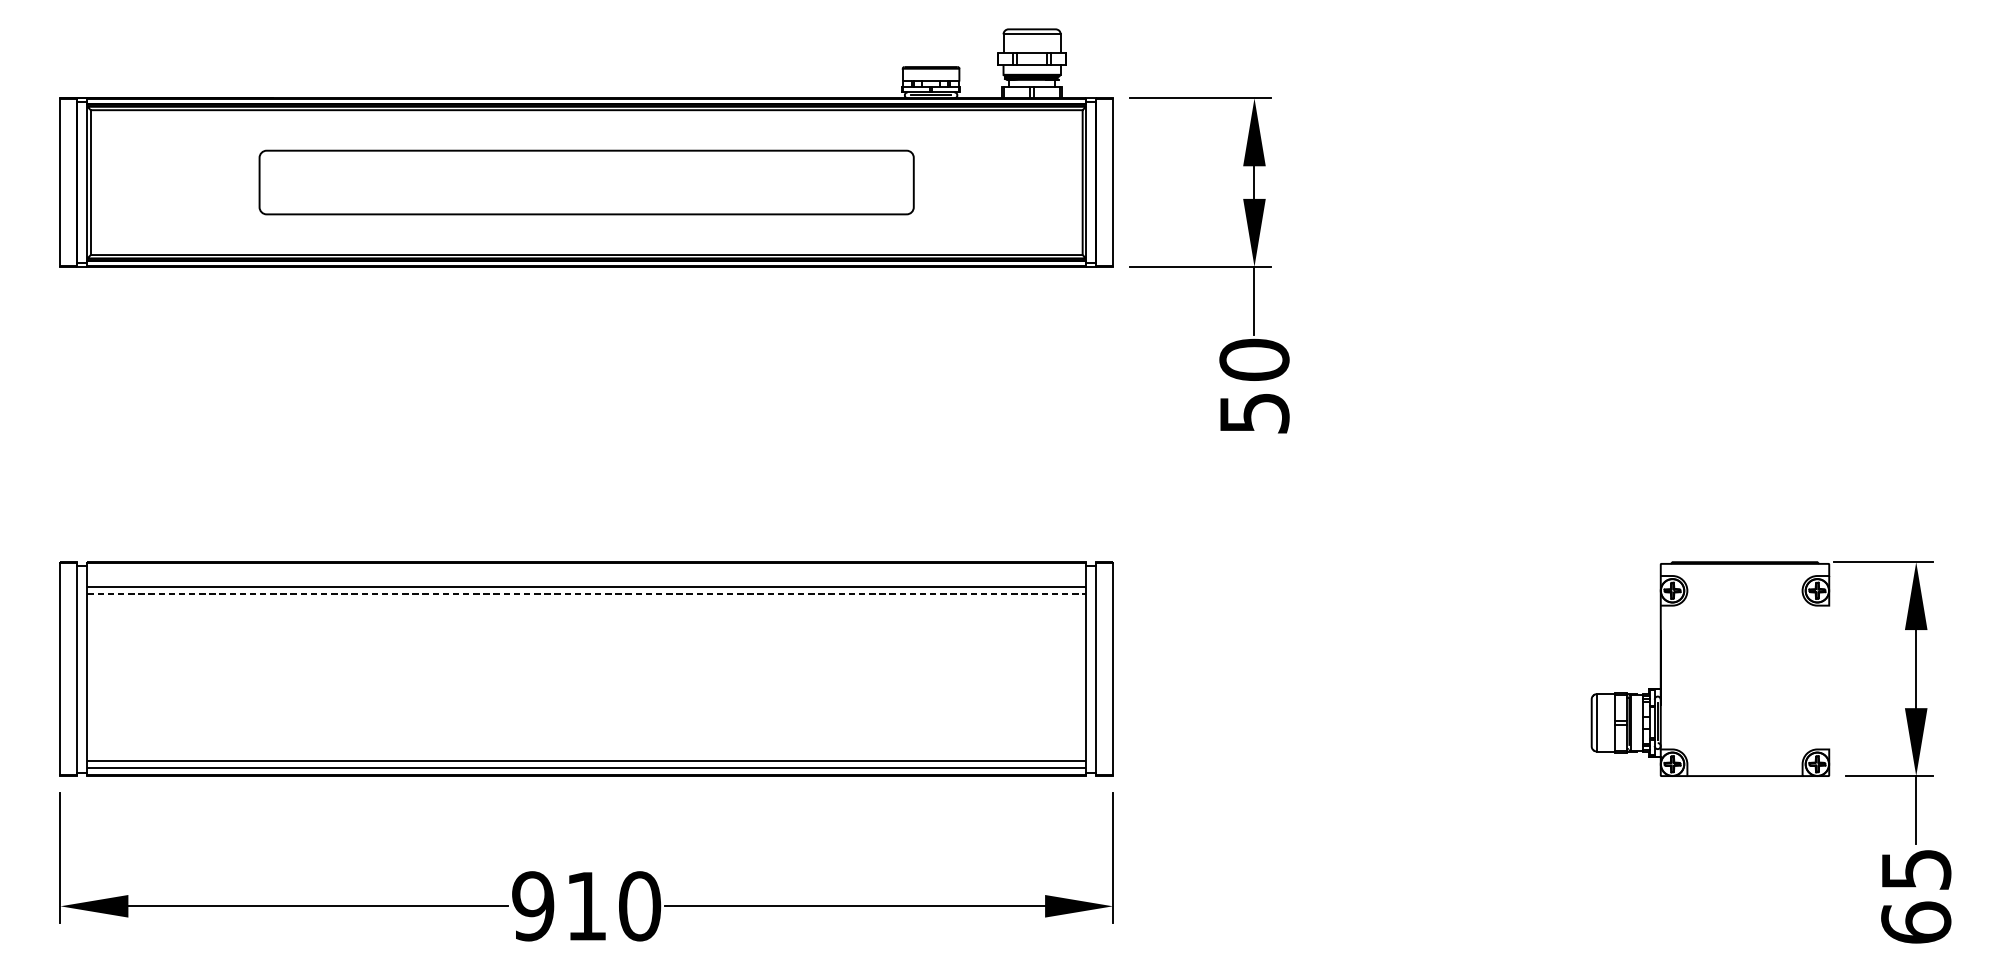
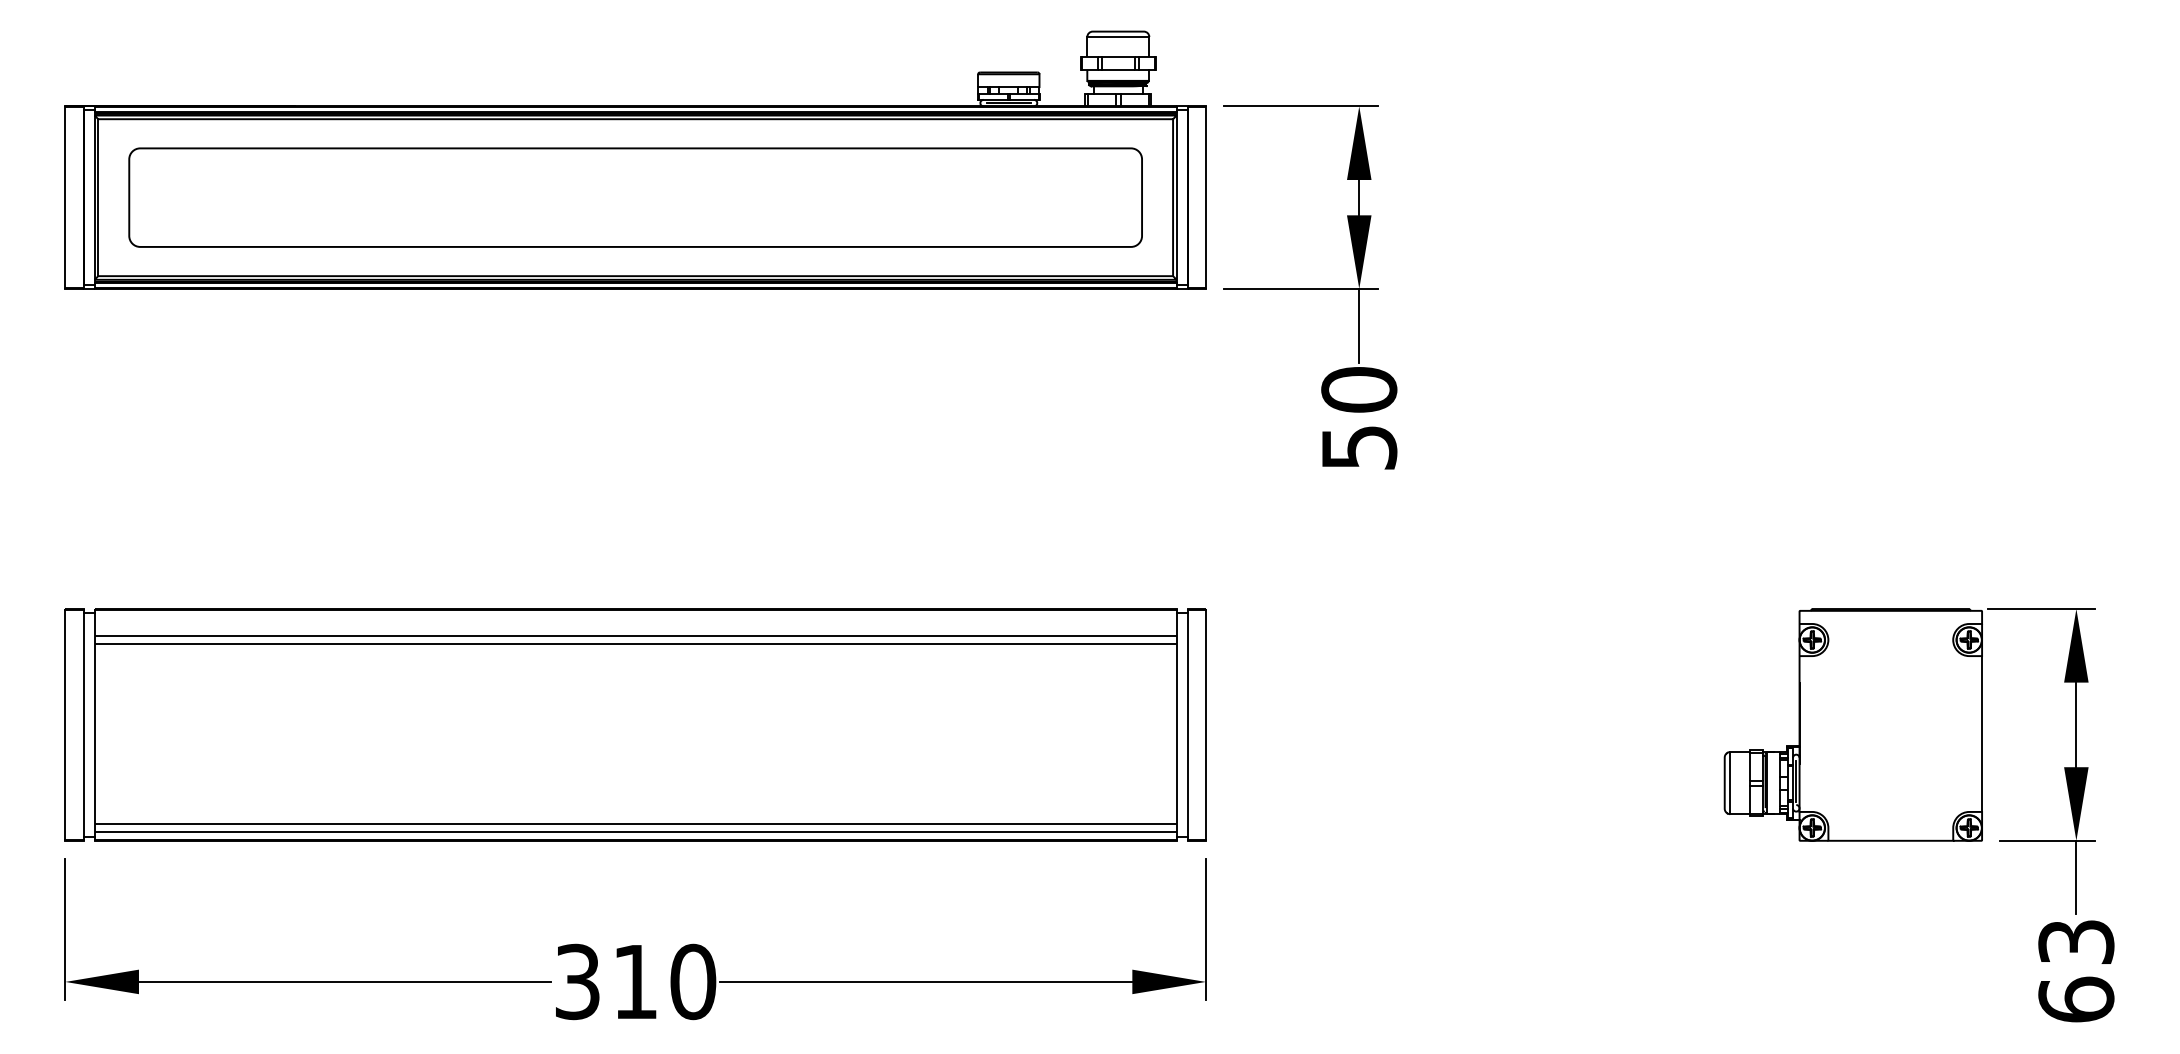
part: (586, 182) -> (635, 197), size x1.43
line: (587, 594) -> (636, 643), dashed -> solid
line: (1829, 677) -> (1982, 733), added
text: (1915, 869) -> (2075, 941), 65 -> 63
text: (533, 905) -> (577, 981), 910 -> 310

